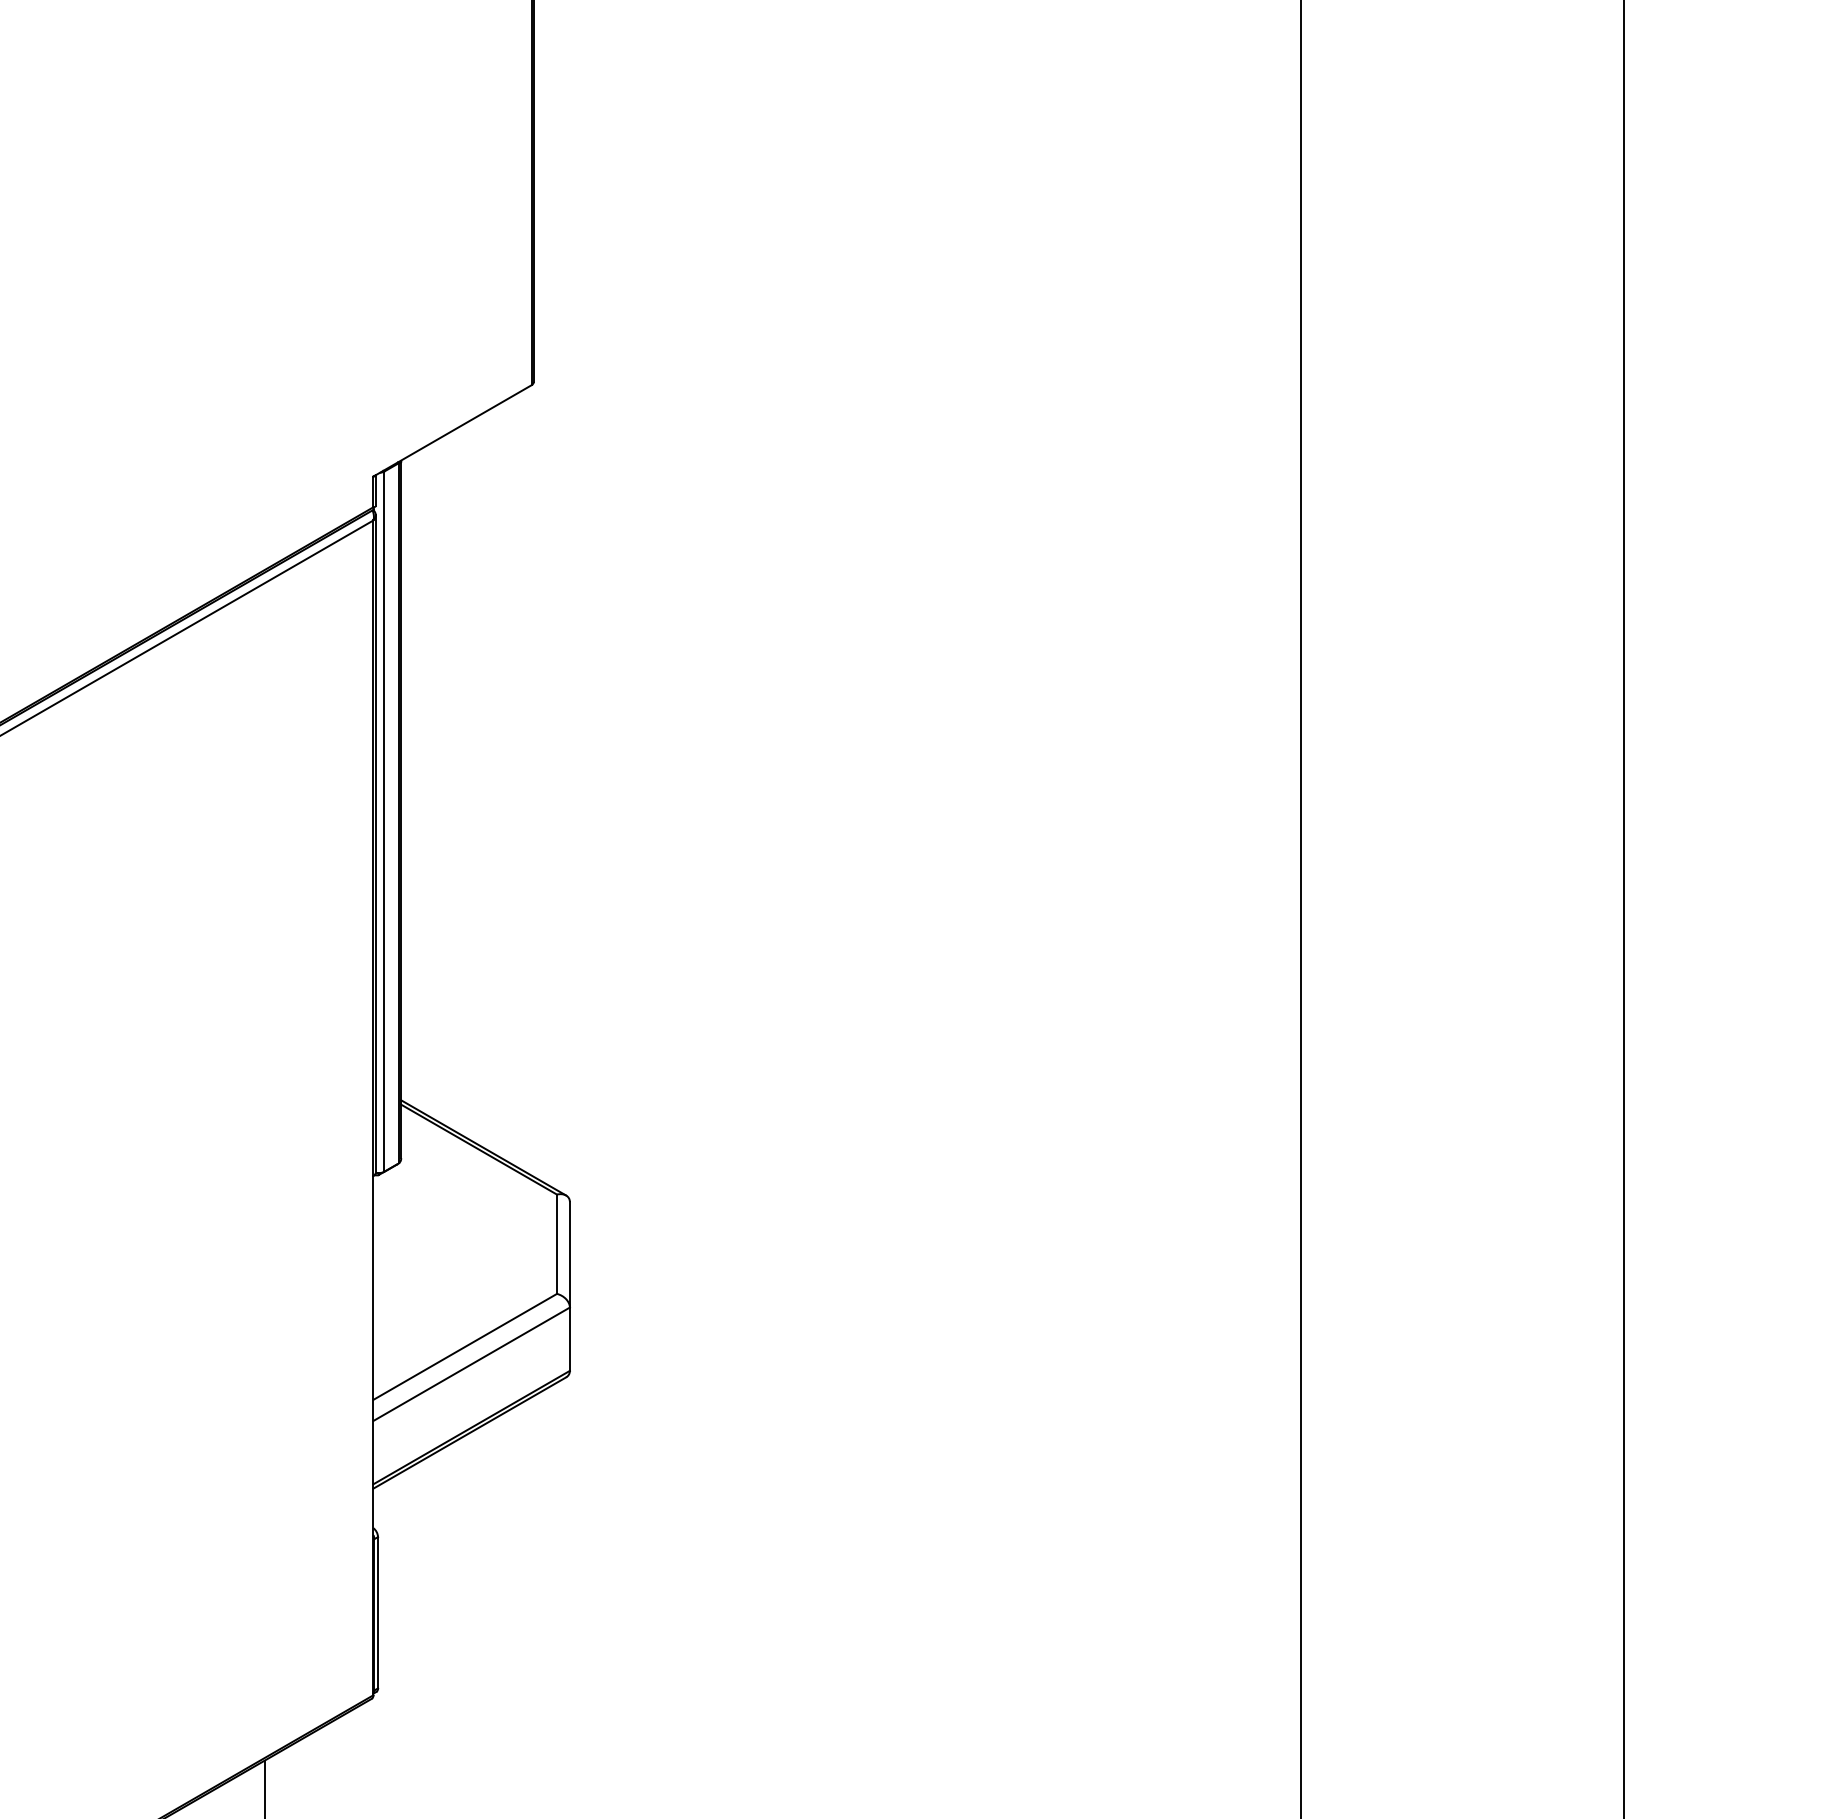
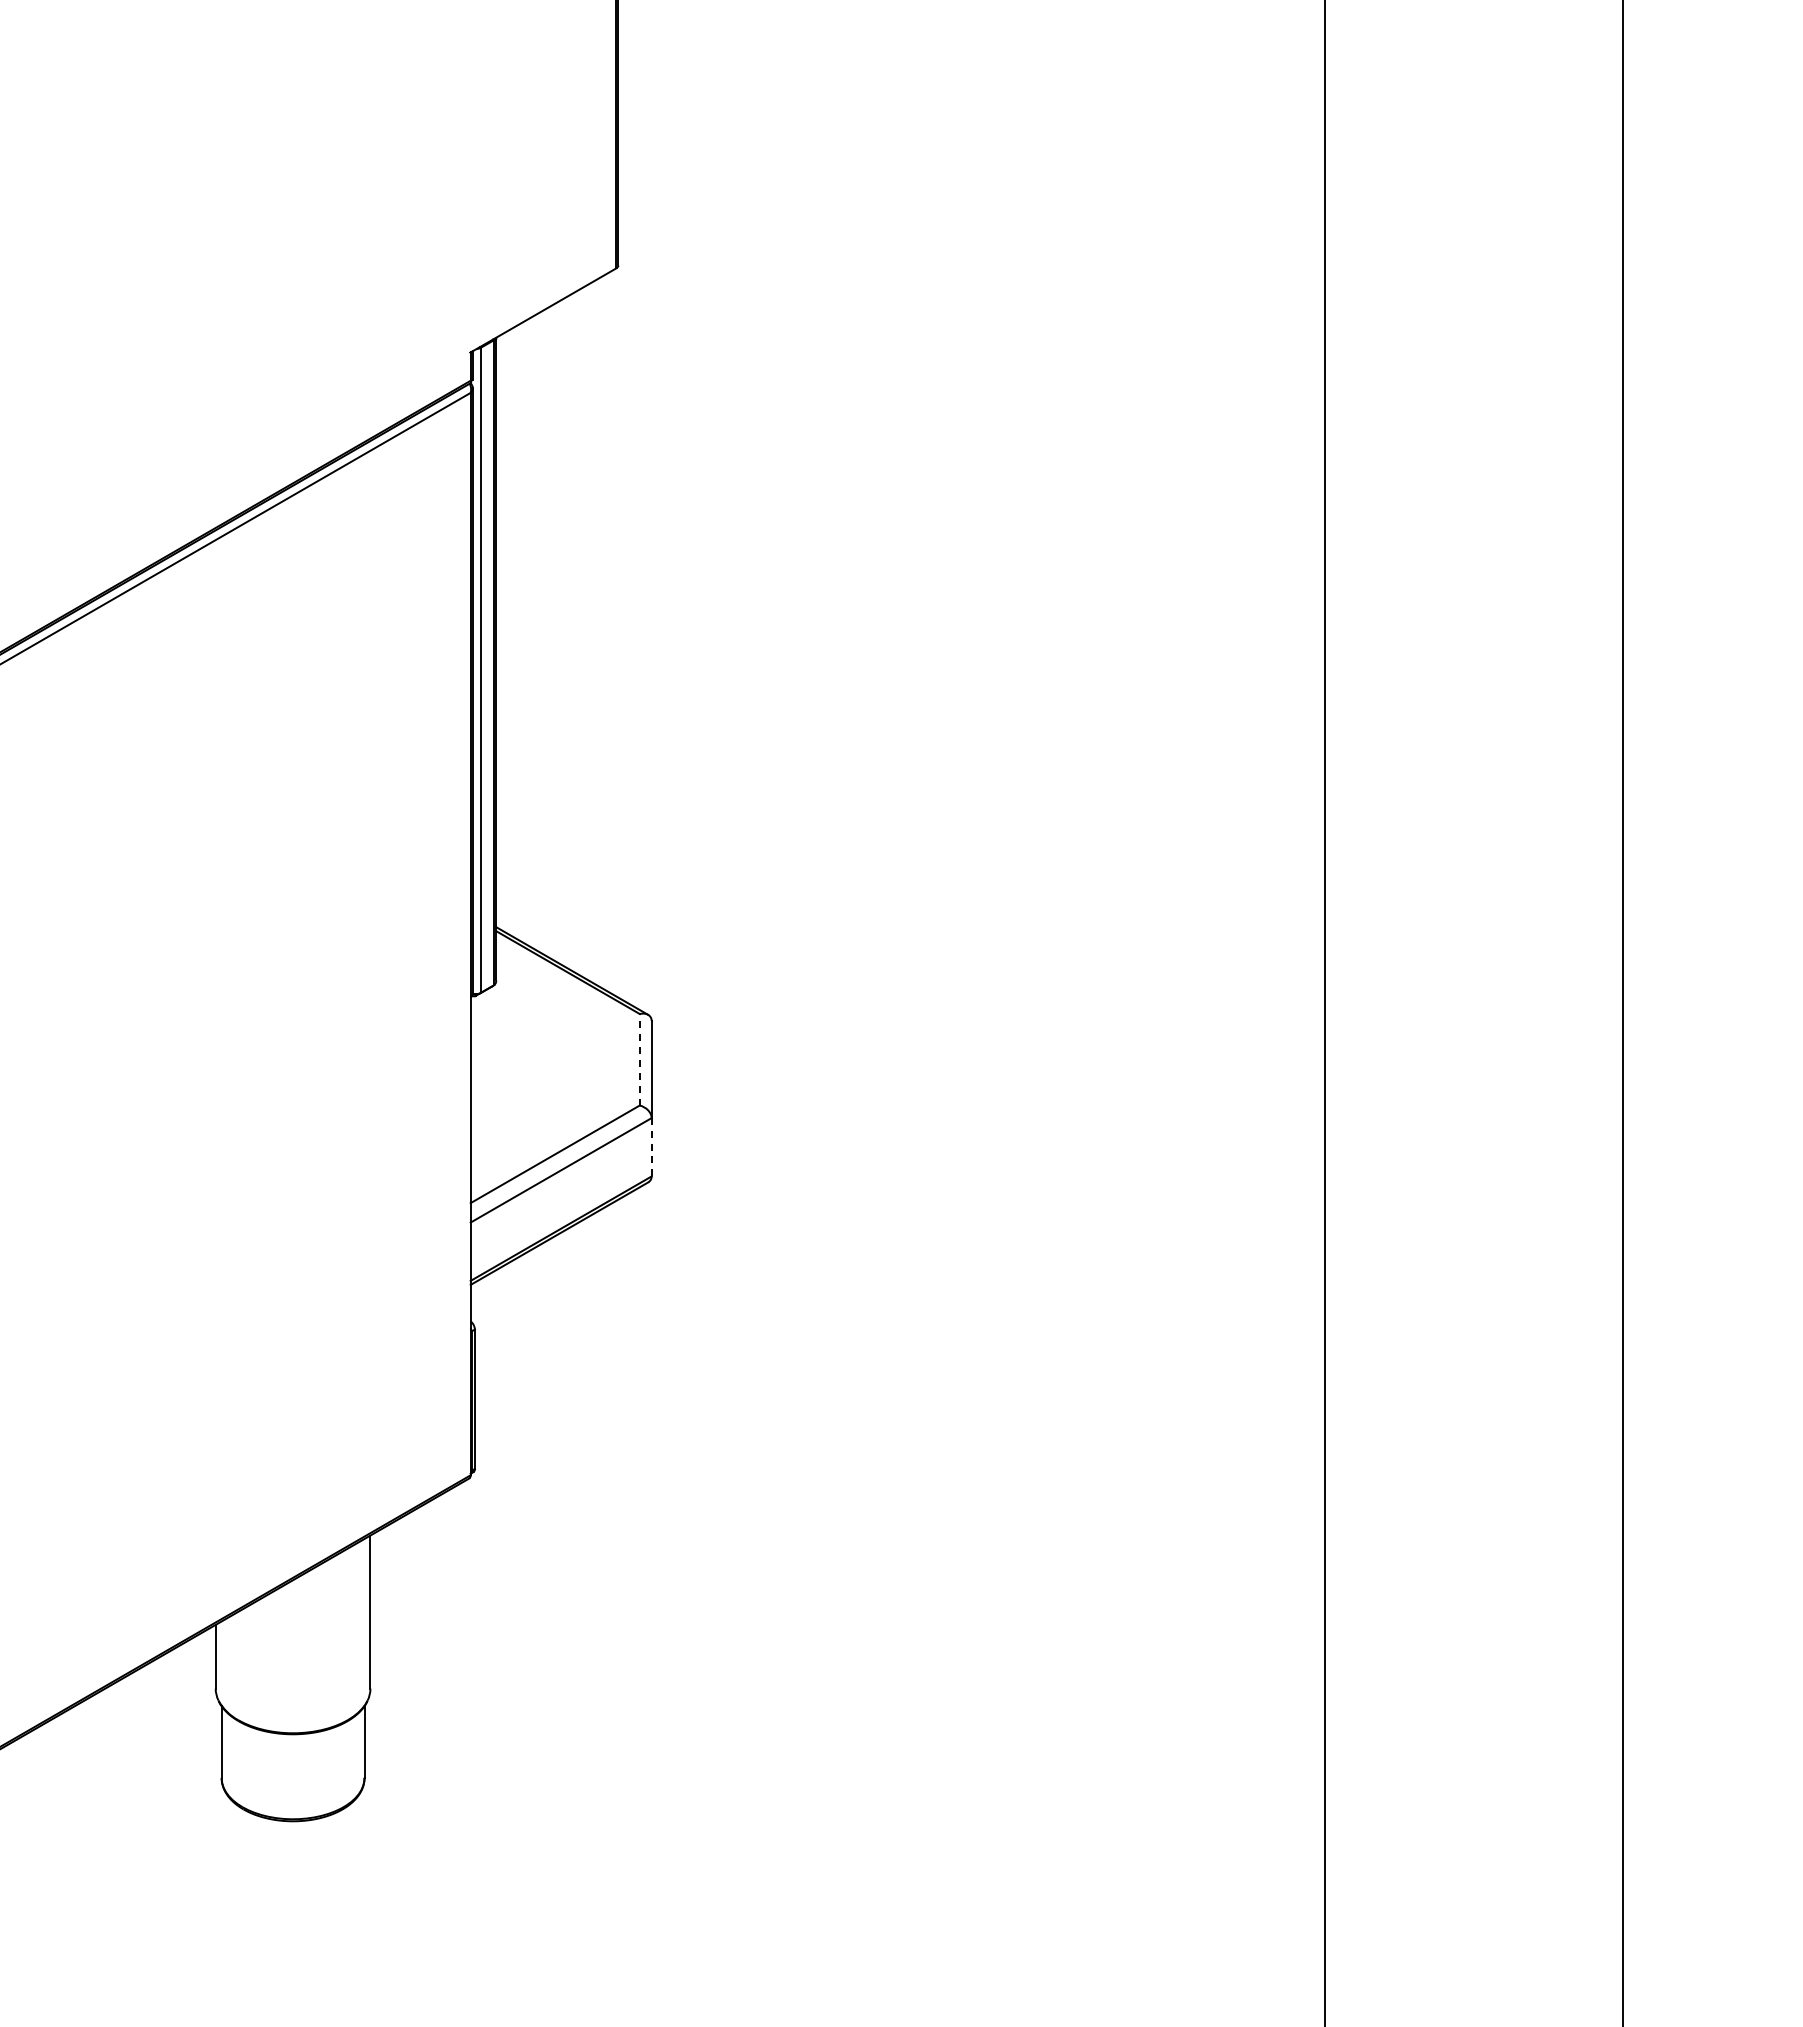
line: (556, 1243) -> (639, 1059), solid -> dashed
line: (569, 1338) -> (651, 1146), solid -> dashed

